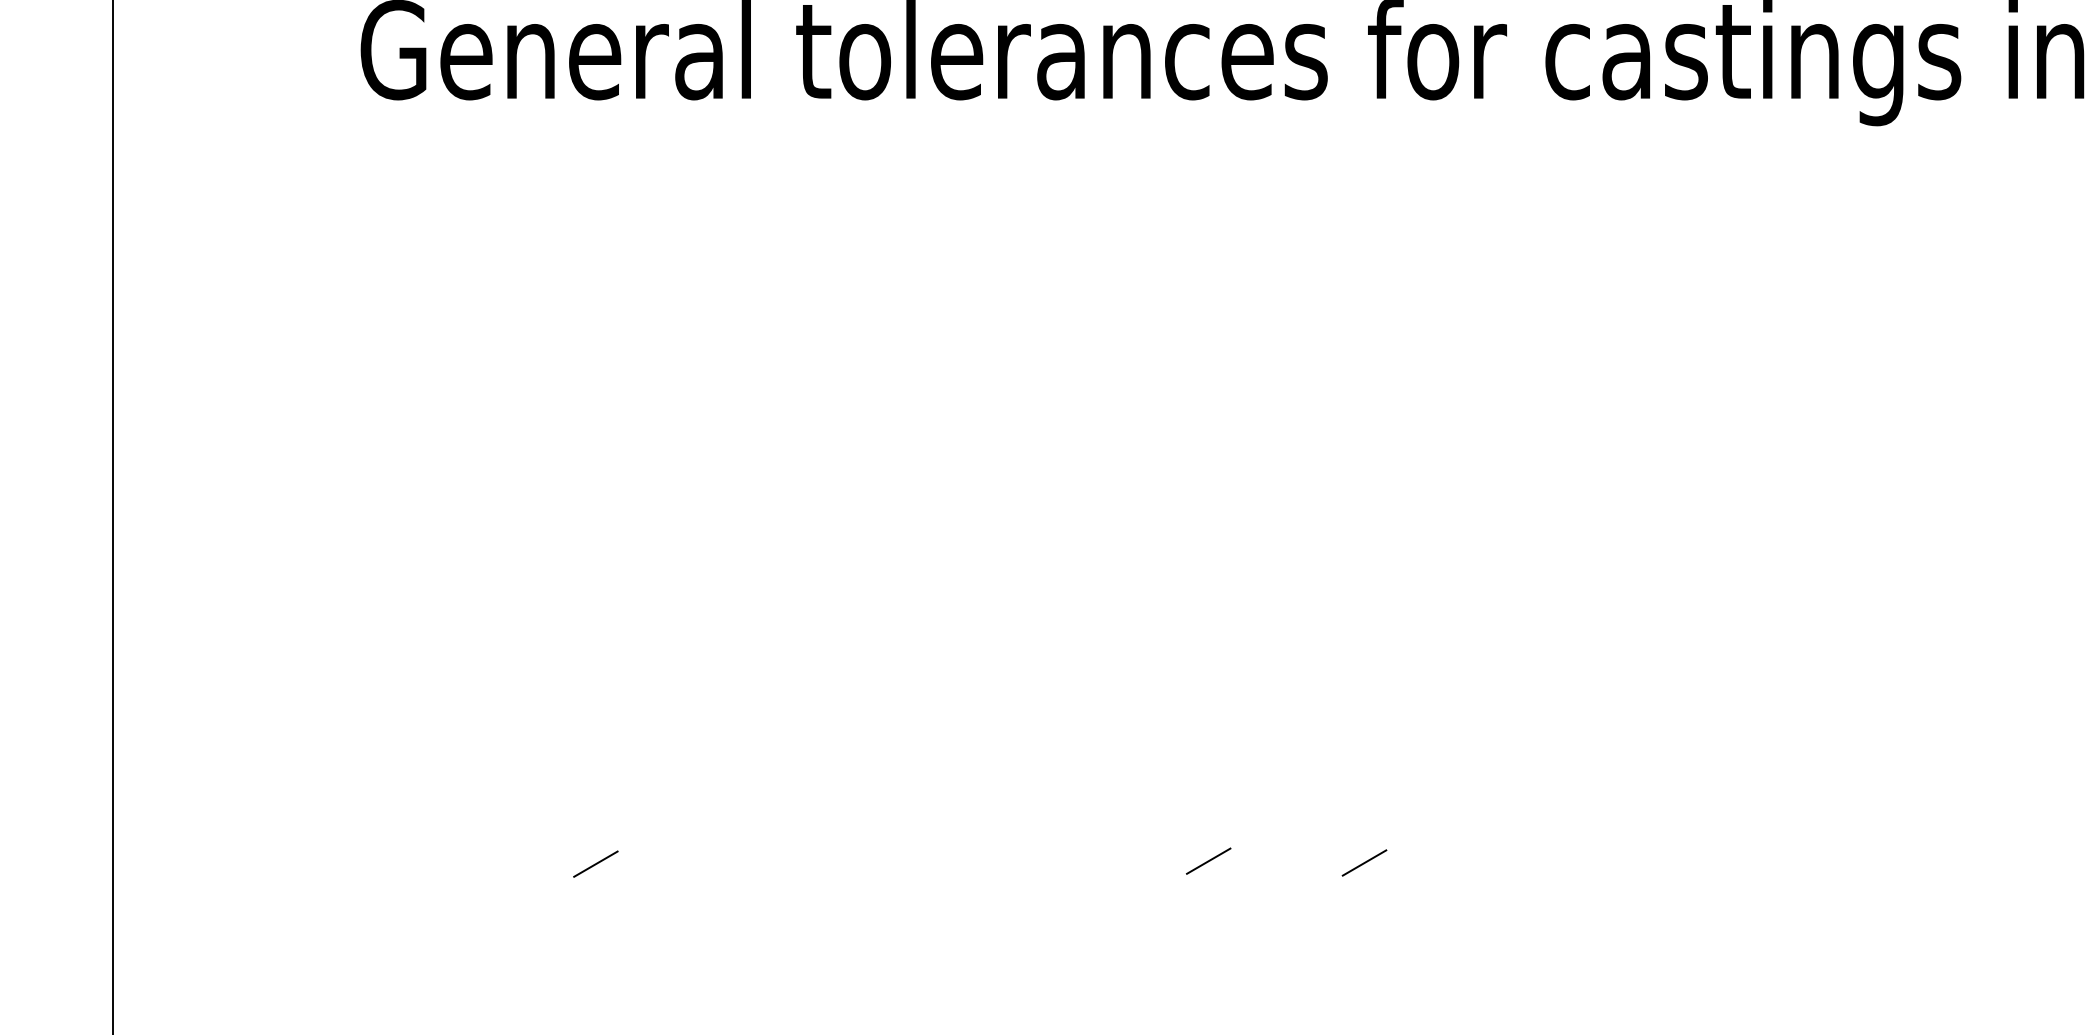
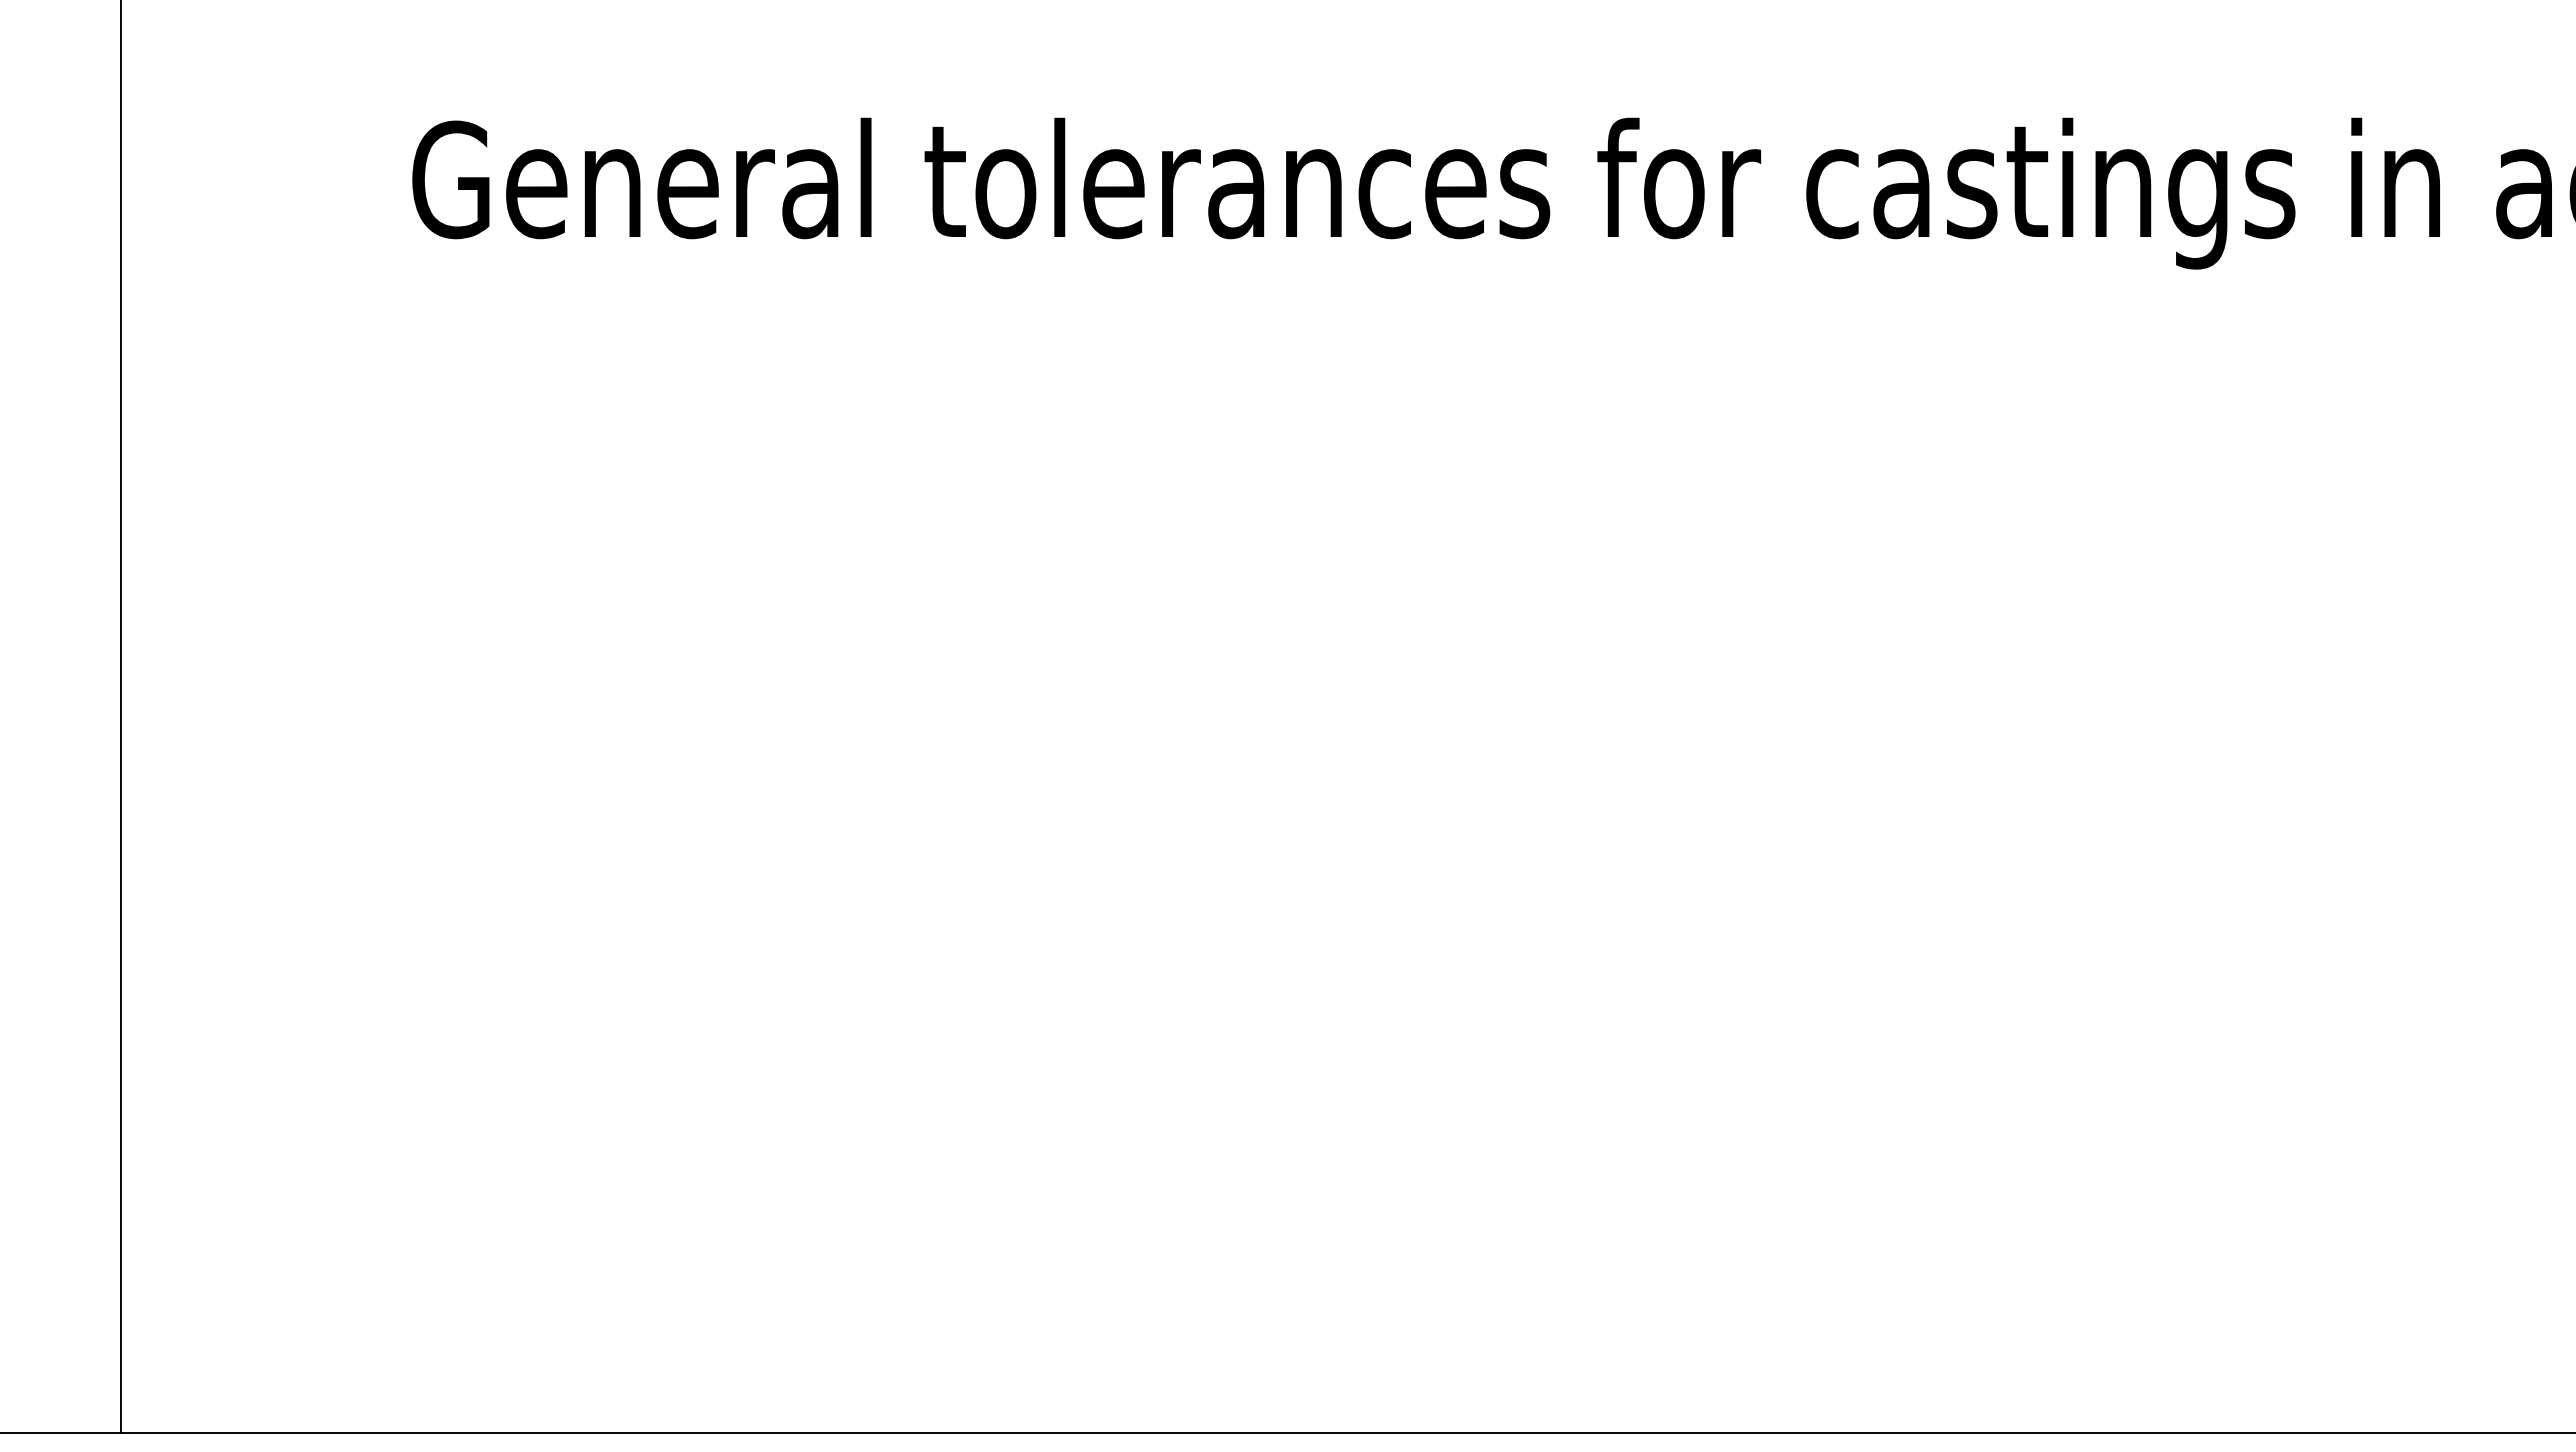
line: (1208, 861) -> (1409, 1134), removed
line: (595, 863) -> (688, 1137), removed
line: (1363, 863) -> (1592, 1136), removed

